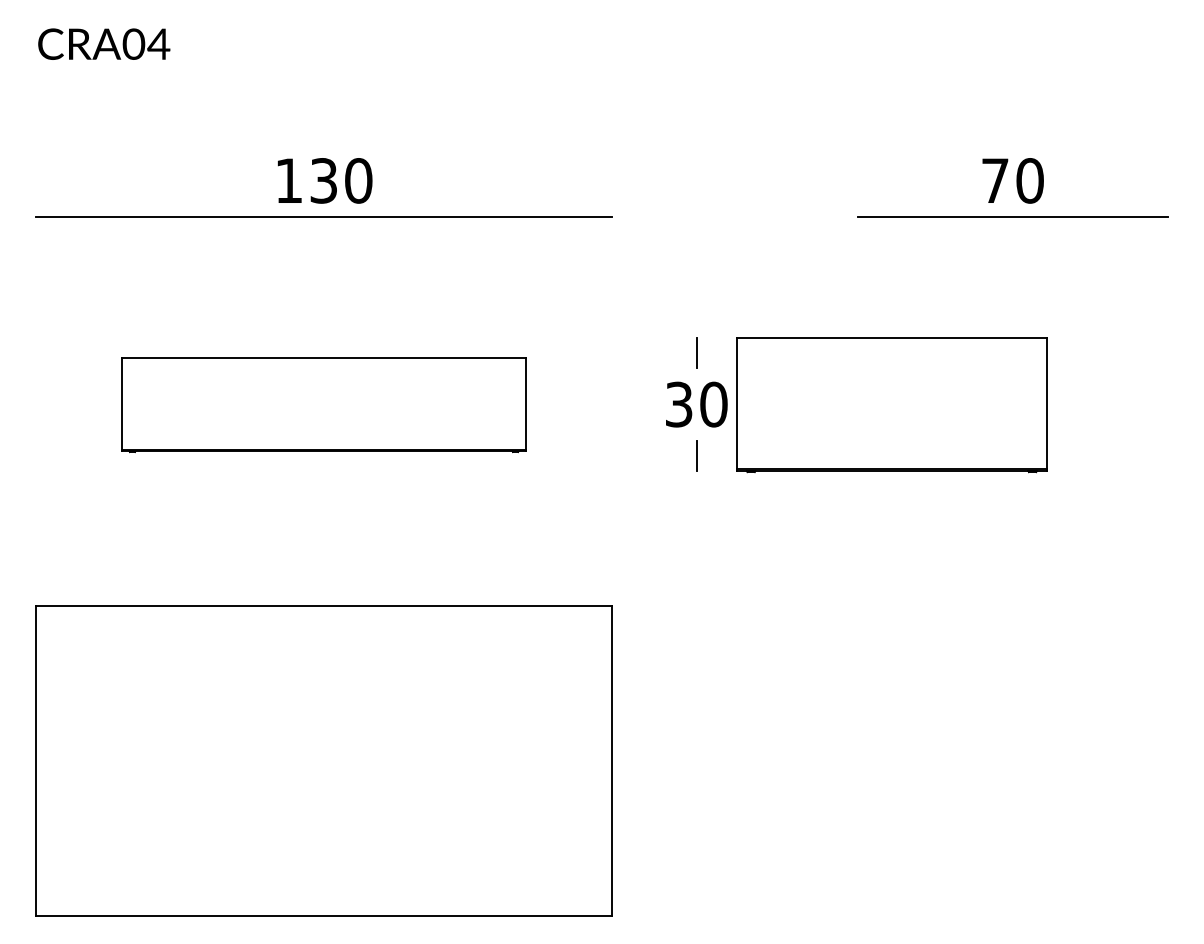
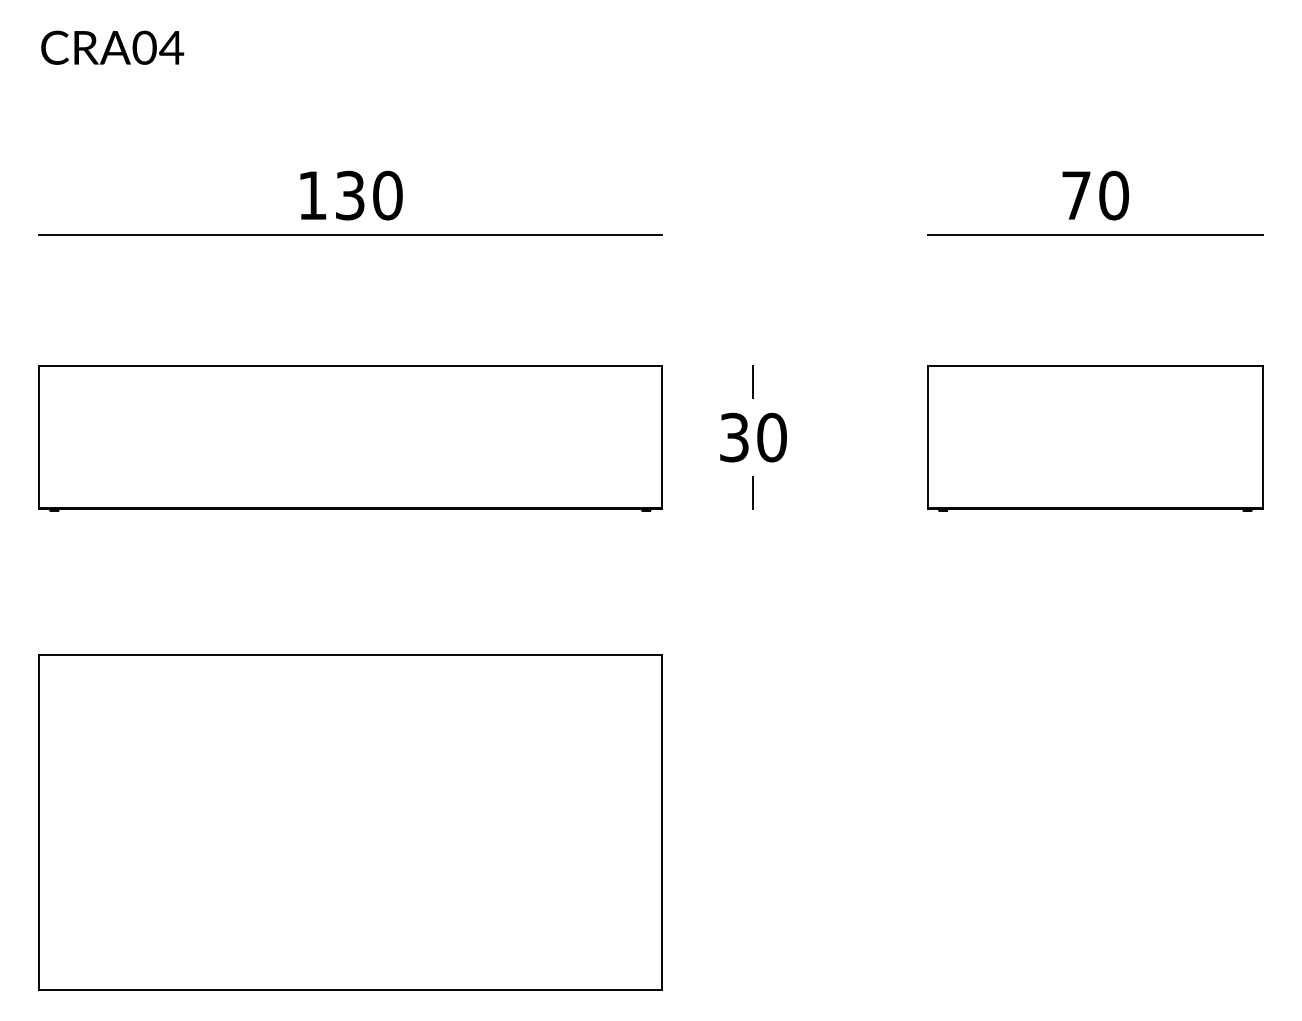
part: (323, 405) -> (349, 438), size x1.43
part: (891, 405) -> (1094, 438), moved

